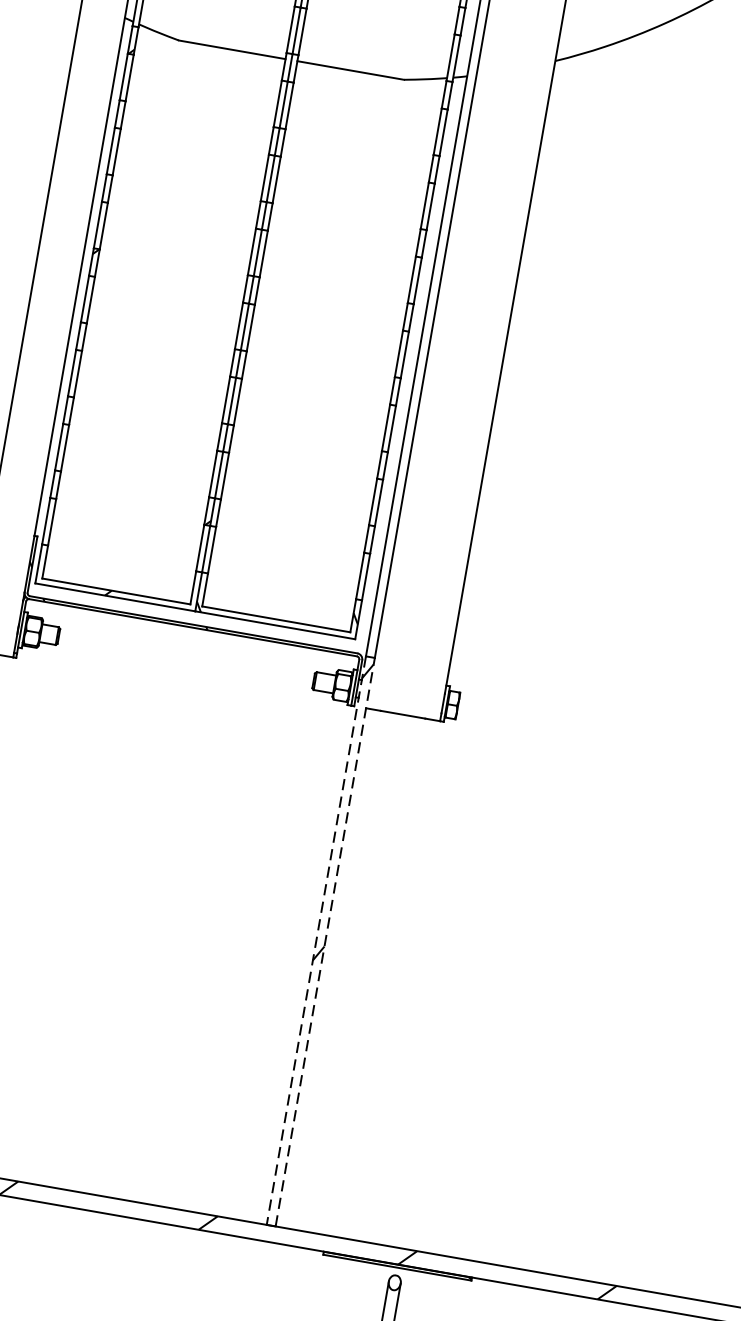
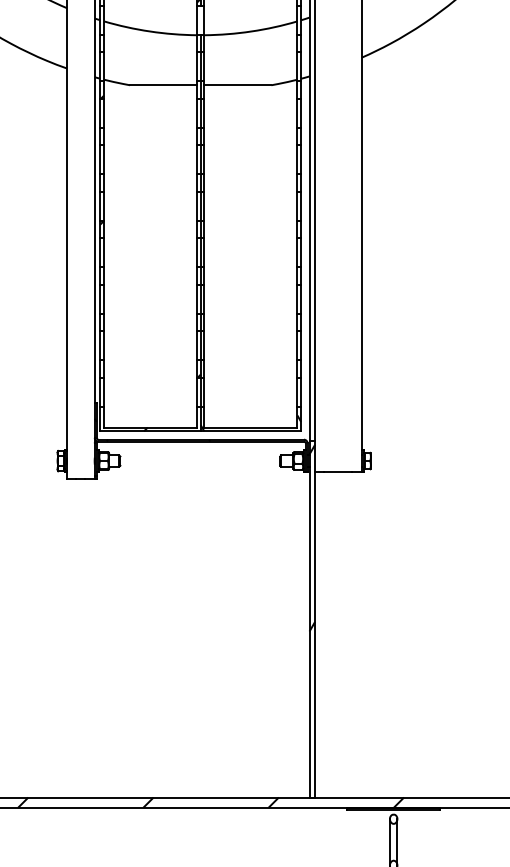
line: (316, 941) -> (309, 619), dashed -> solid
line: (326, 941) -> (315, 618), dashed -> solid

